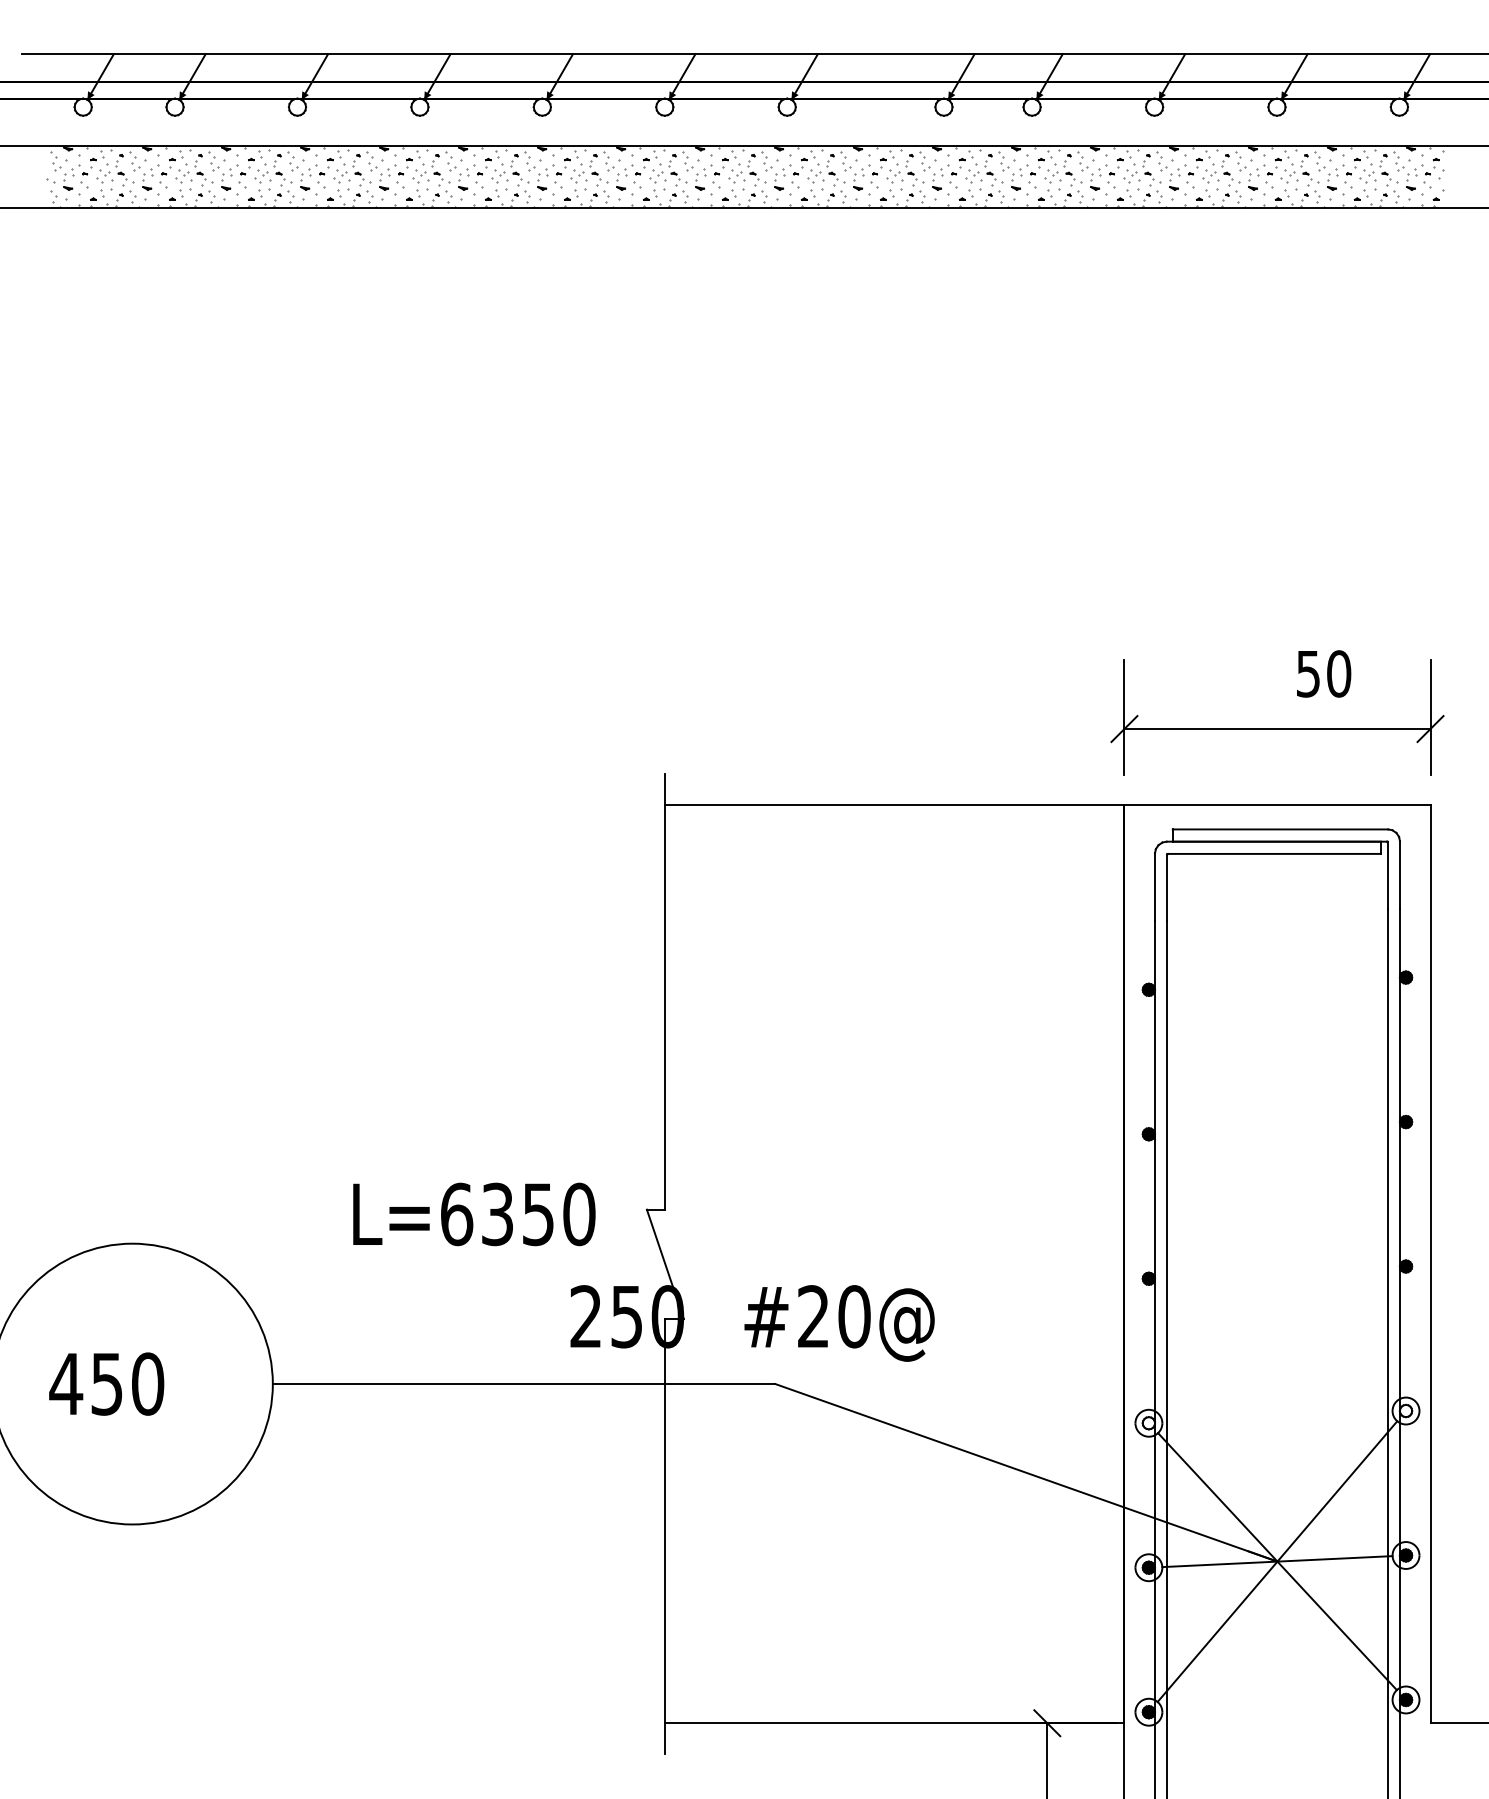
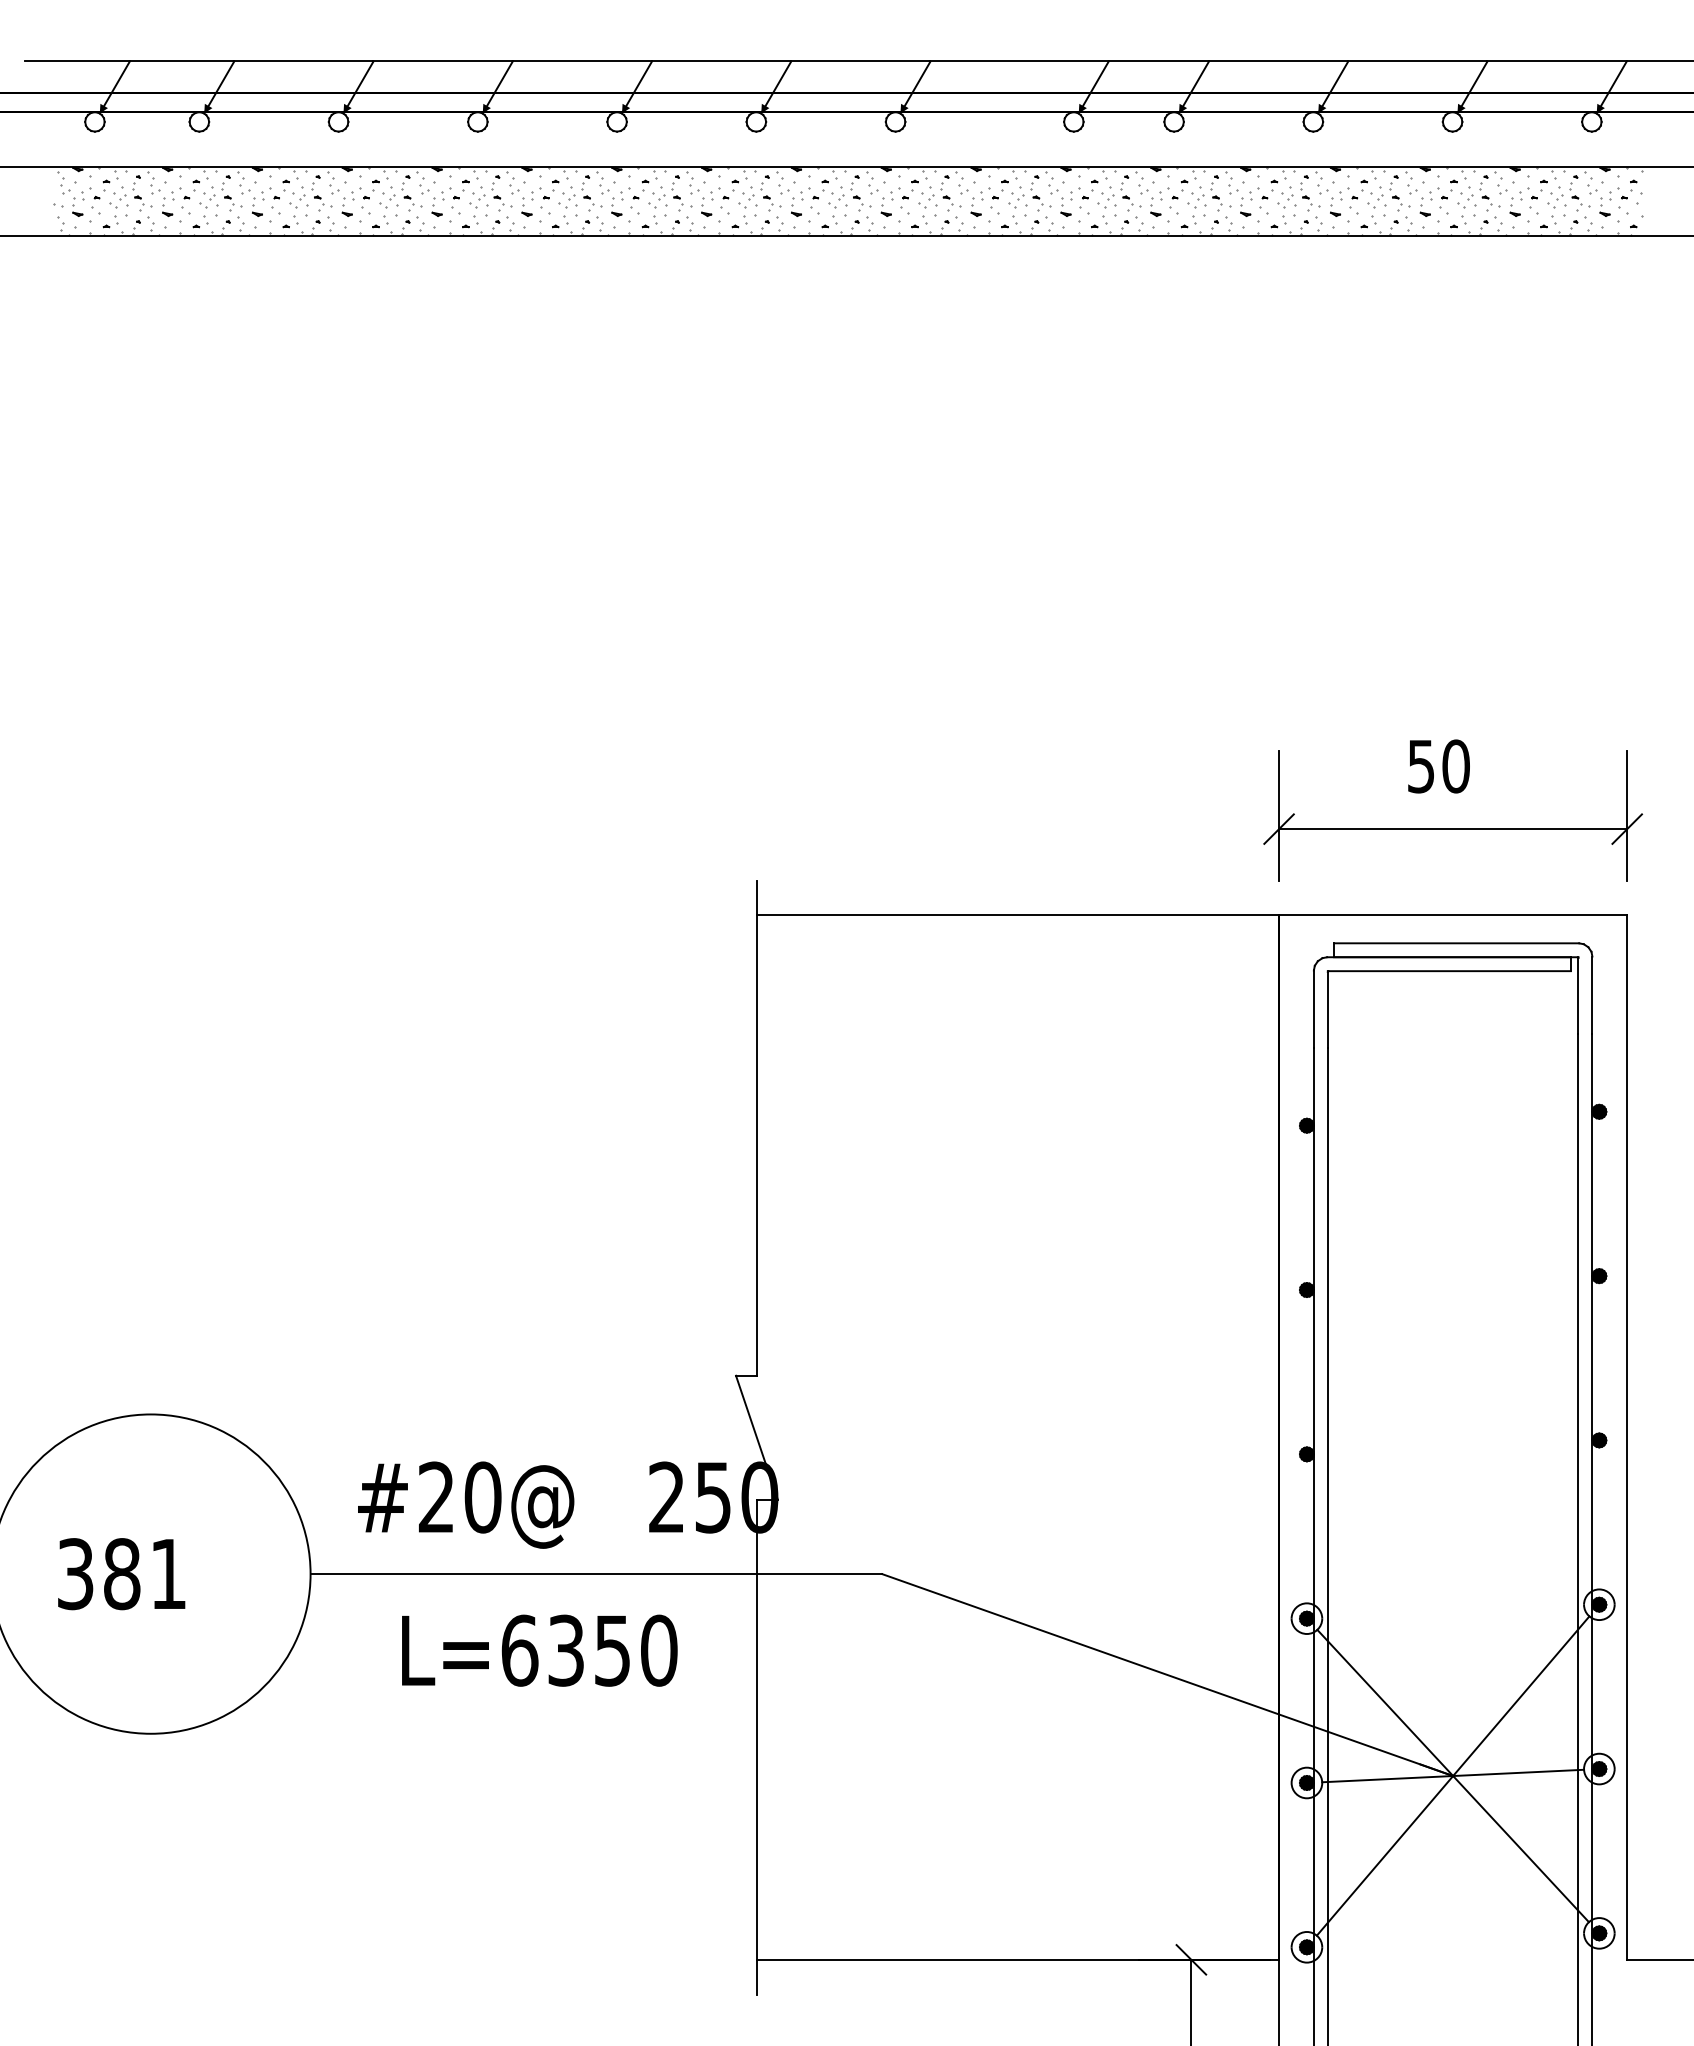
text: (1324, 673) -> (1439, 765), moved
text: (474, 1214) -> (539, 1650), moved
text: (839, 1323) -> (466, 1505), moved
text: (106, 1383) -> (121, 1573), 450 -> 381
fill: (1405, 1410) -> (1598, 1604), added
fill: (1148, 1423) -> (1306, 1618), added

